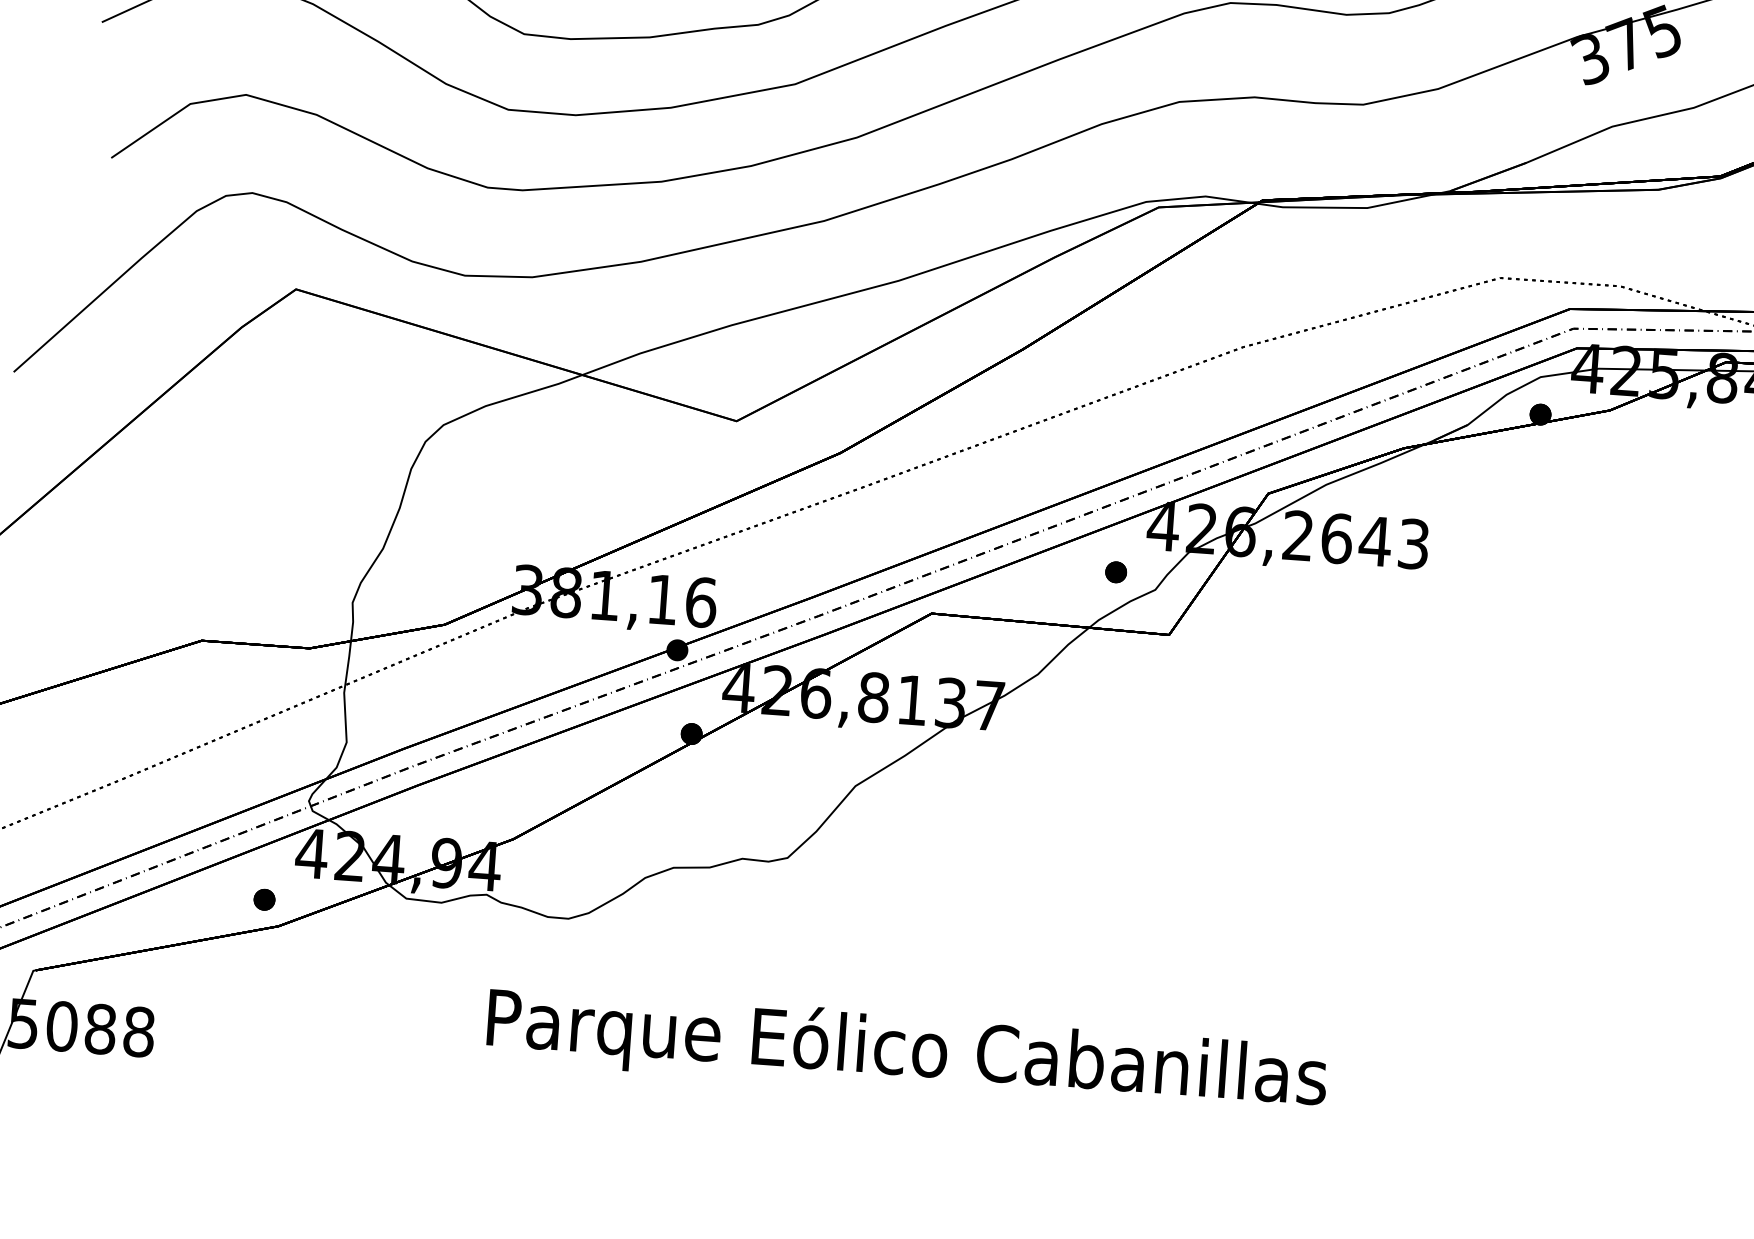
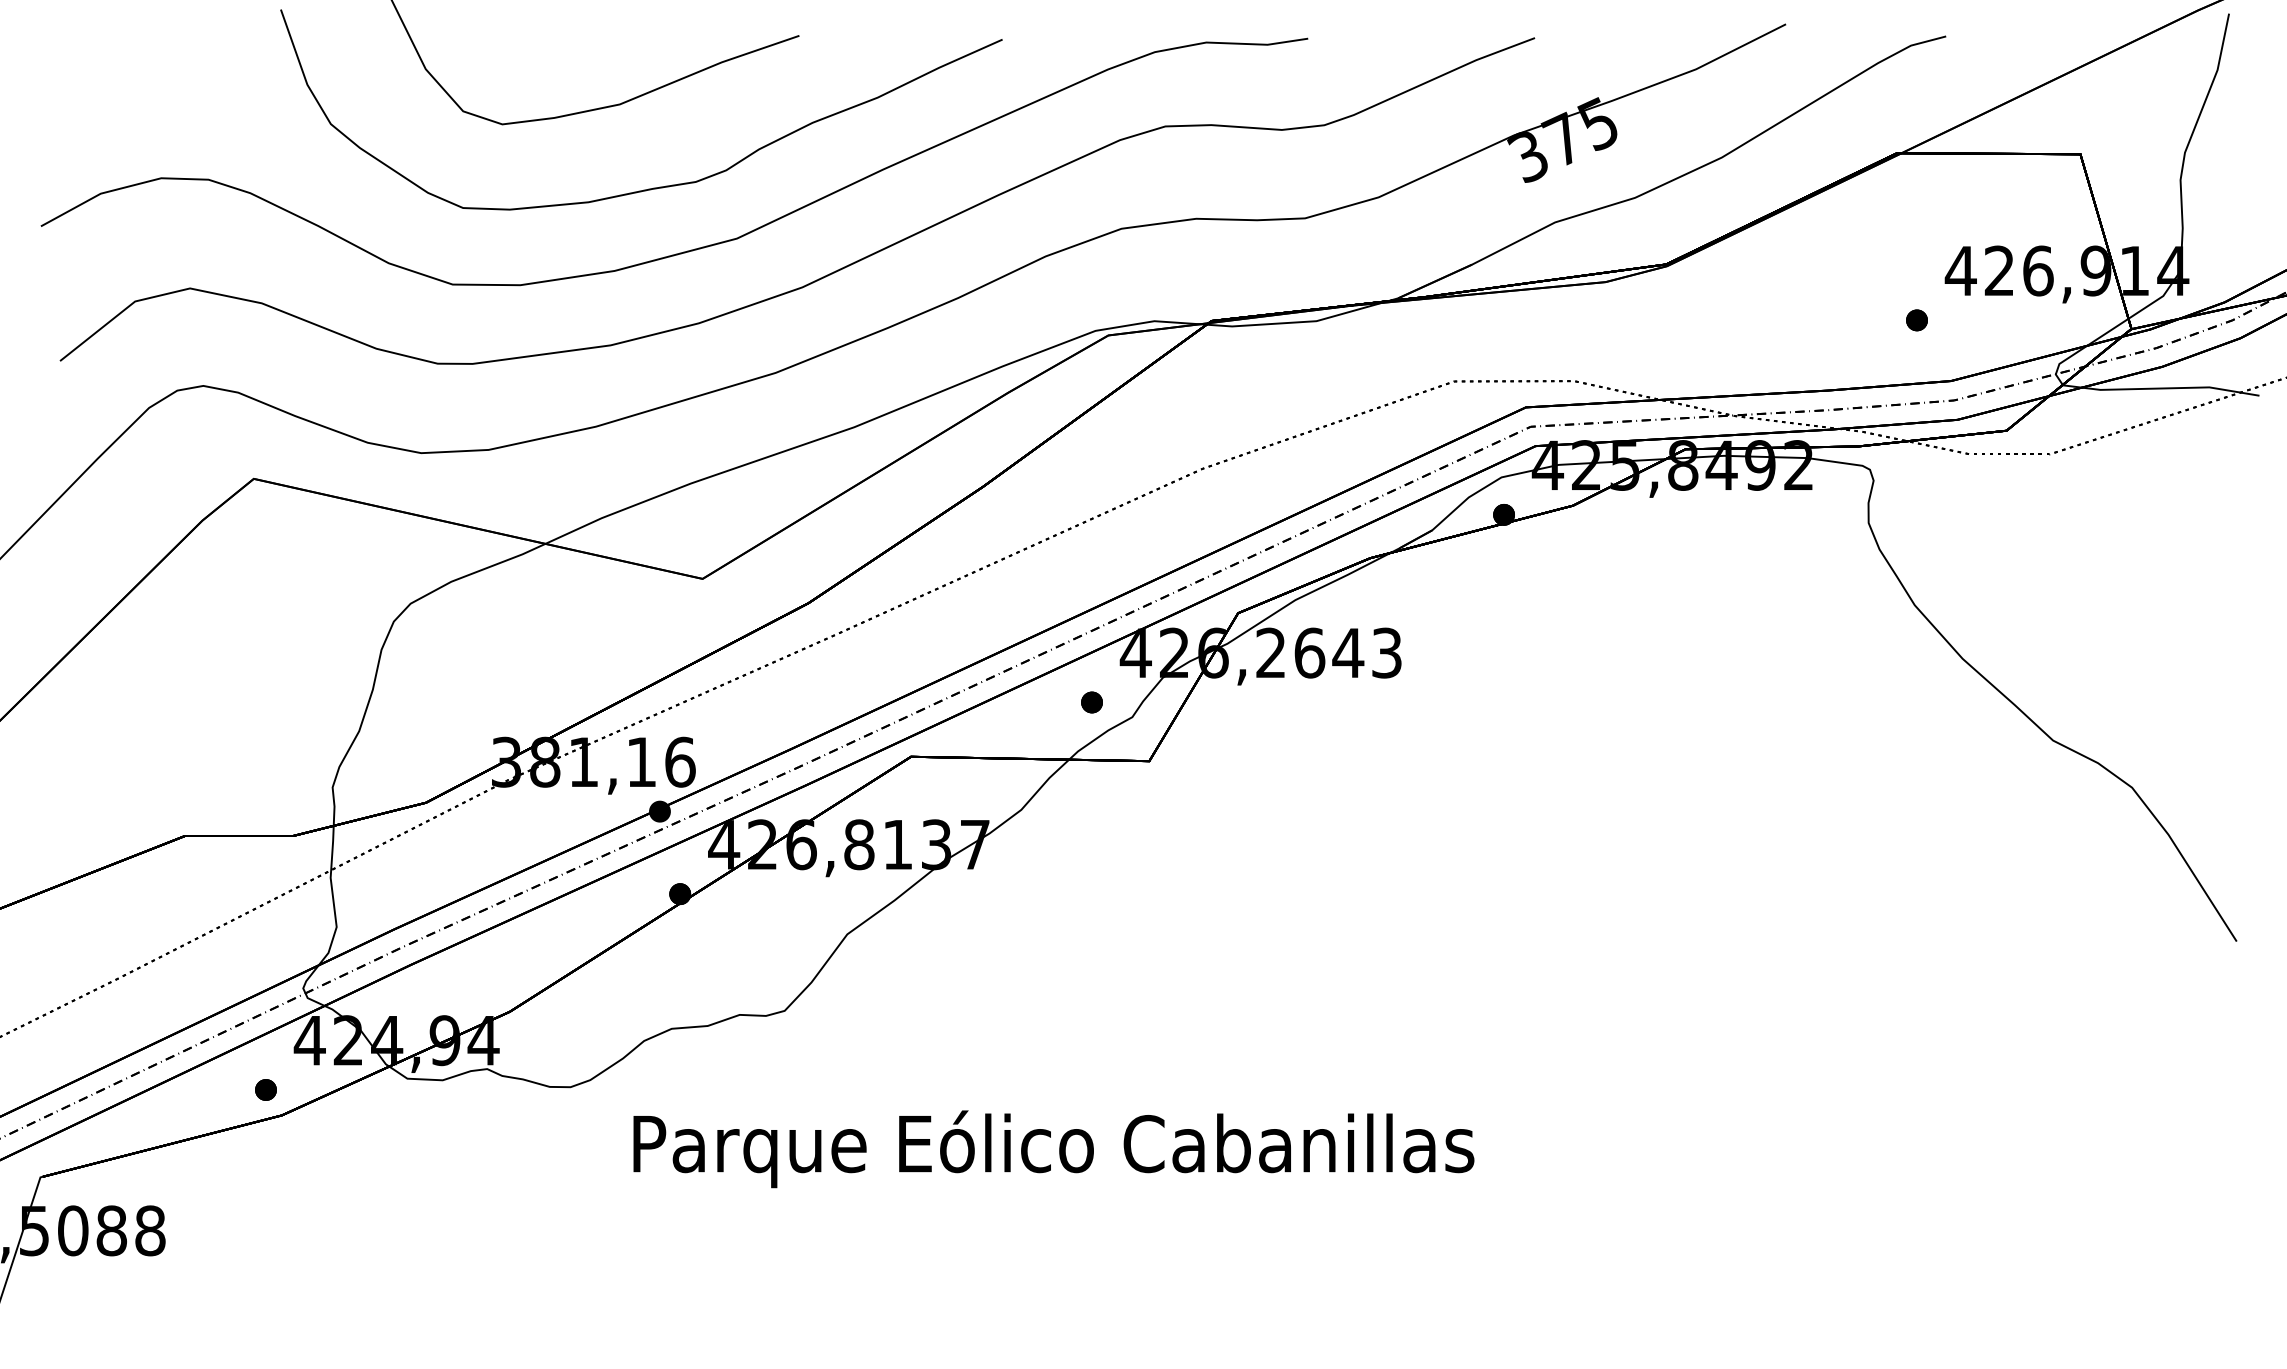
text: (906, 1052) -> (1053, 1149), moved

